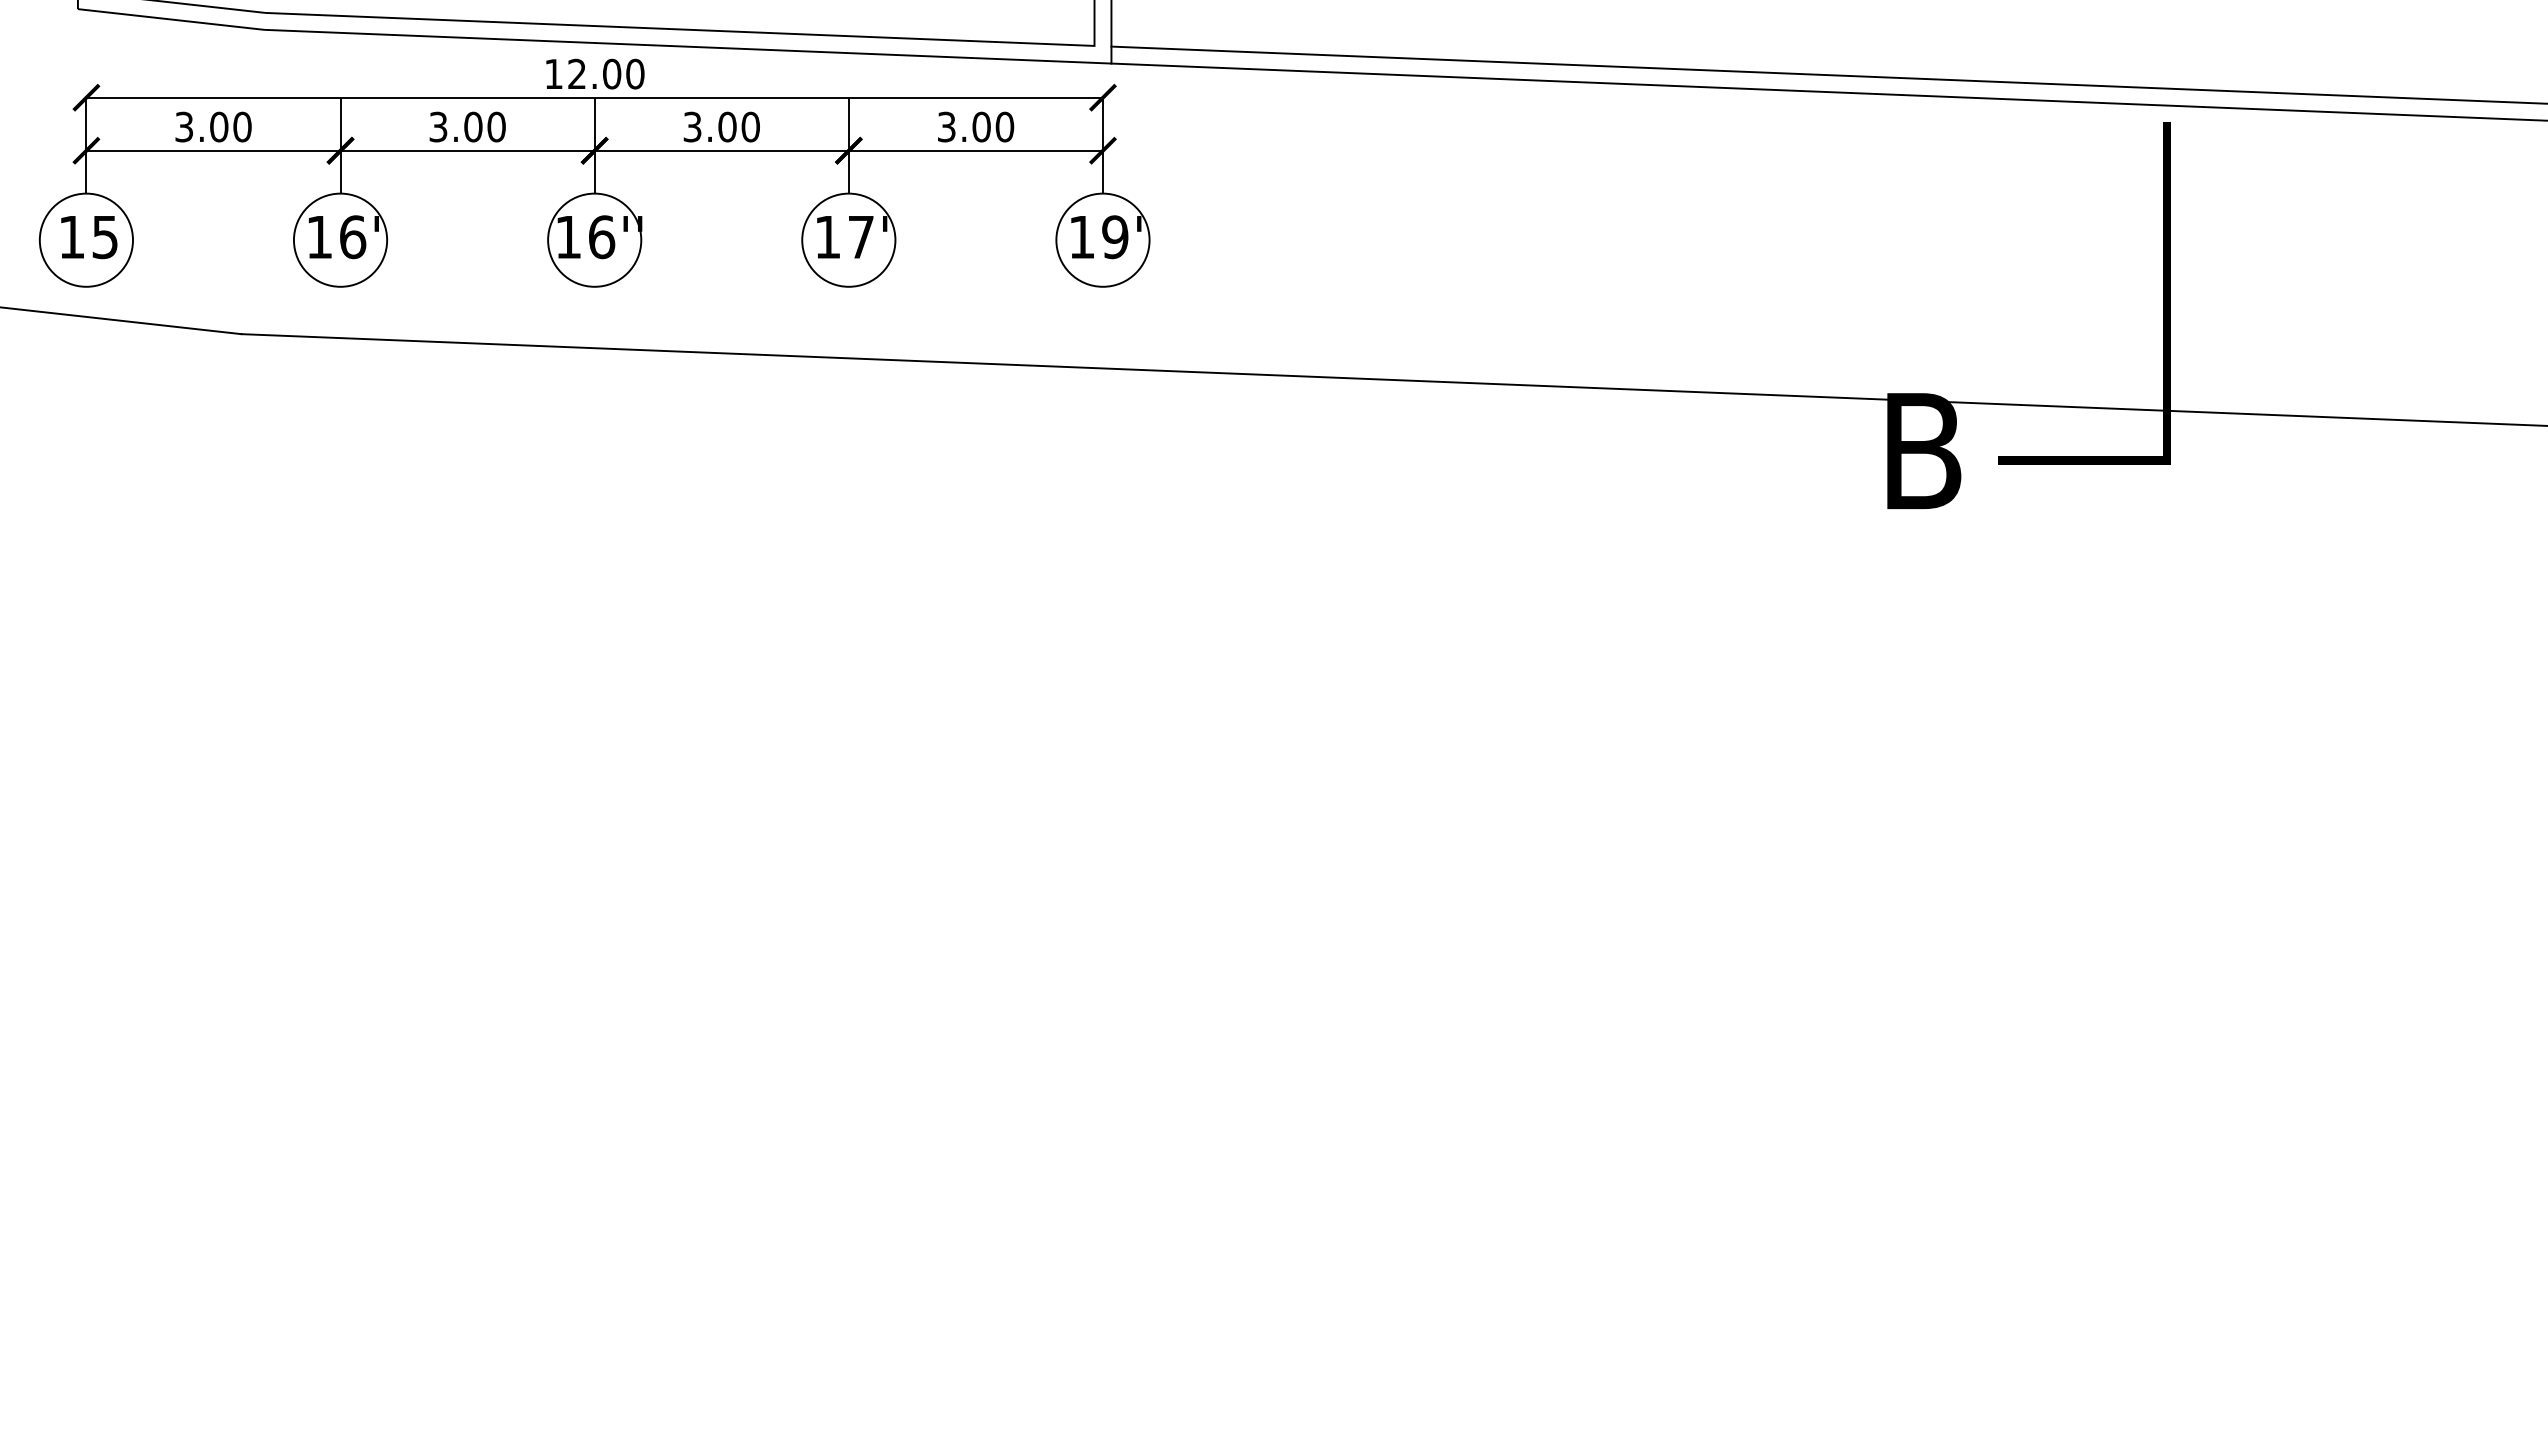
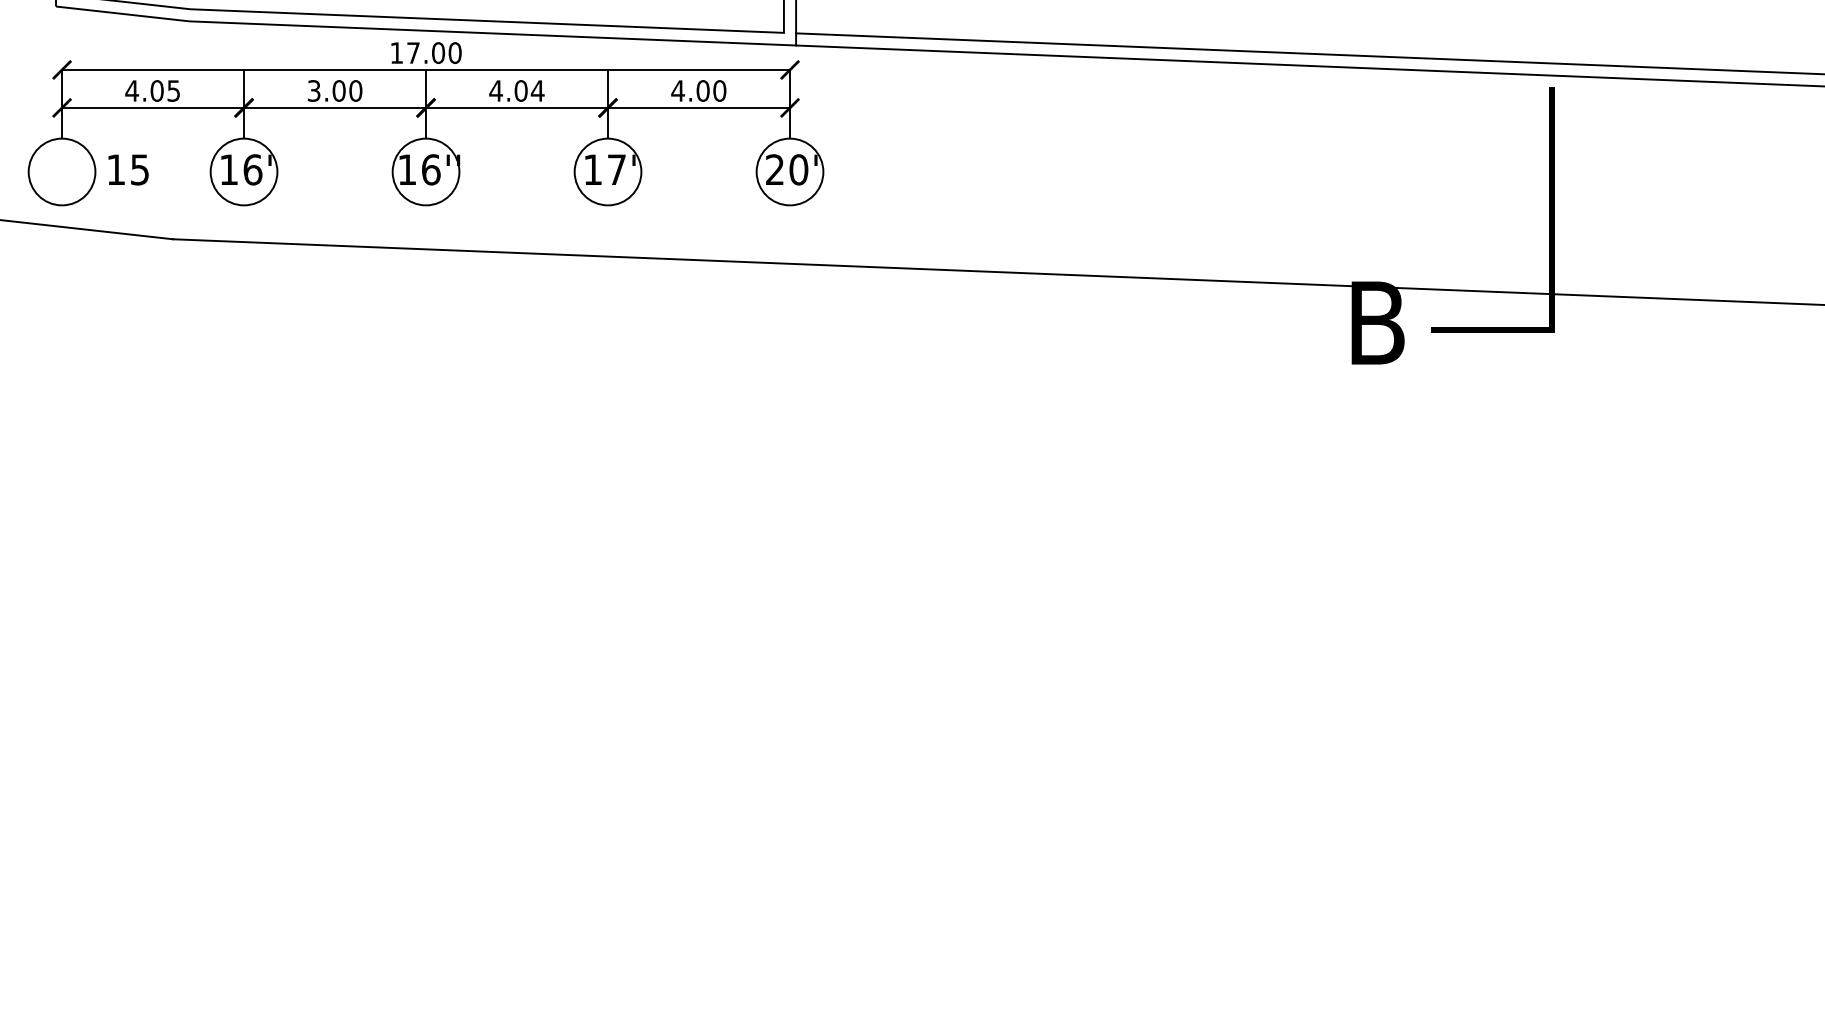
text: (576, 73) -> (413, 52), 12.00 -> 17.00
text: (212, 126) -> (152, 90), 3.00 -> 4.05
text: (721, 126) -> (516, 90), 3.00 -> 4.04
text: (946, 126) -> (677, 90), 3.00 -> 4.00
text: (89, 237) -> (128, 170), moved
text: (1098, 237) -> (786, 170), 19' -> 20'

